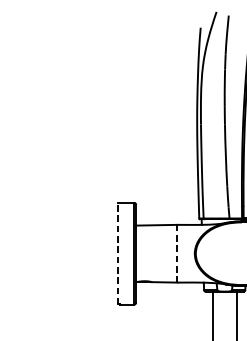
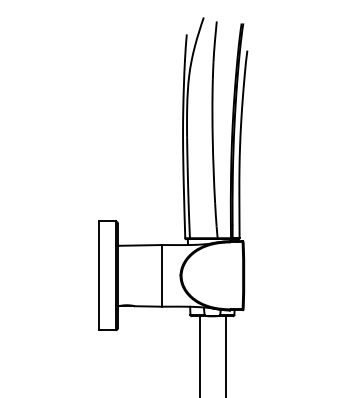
line: (118, 253) -> (98, 275), dashed -> solid
line: (177, 253) -> (161, 275), dashed -> solid

